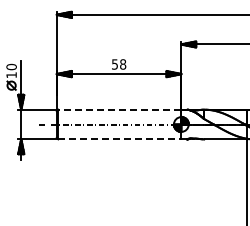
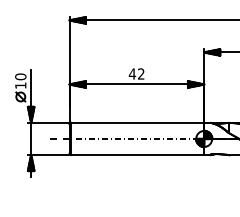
text: (118, 64) -> (136, 74), 58 -> 42
line: (119, 109) -> (137, 122), dashed -> solid
line: (119, 139) -> (137, 155), dashed -> solid

